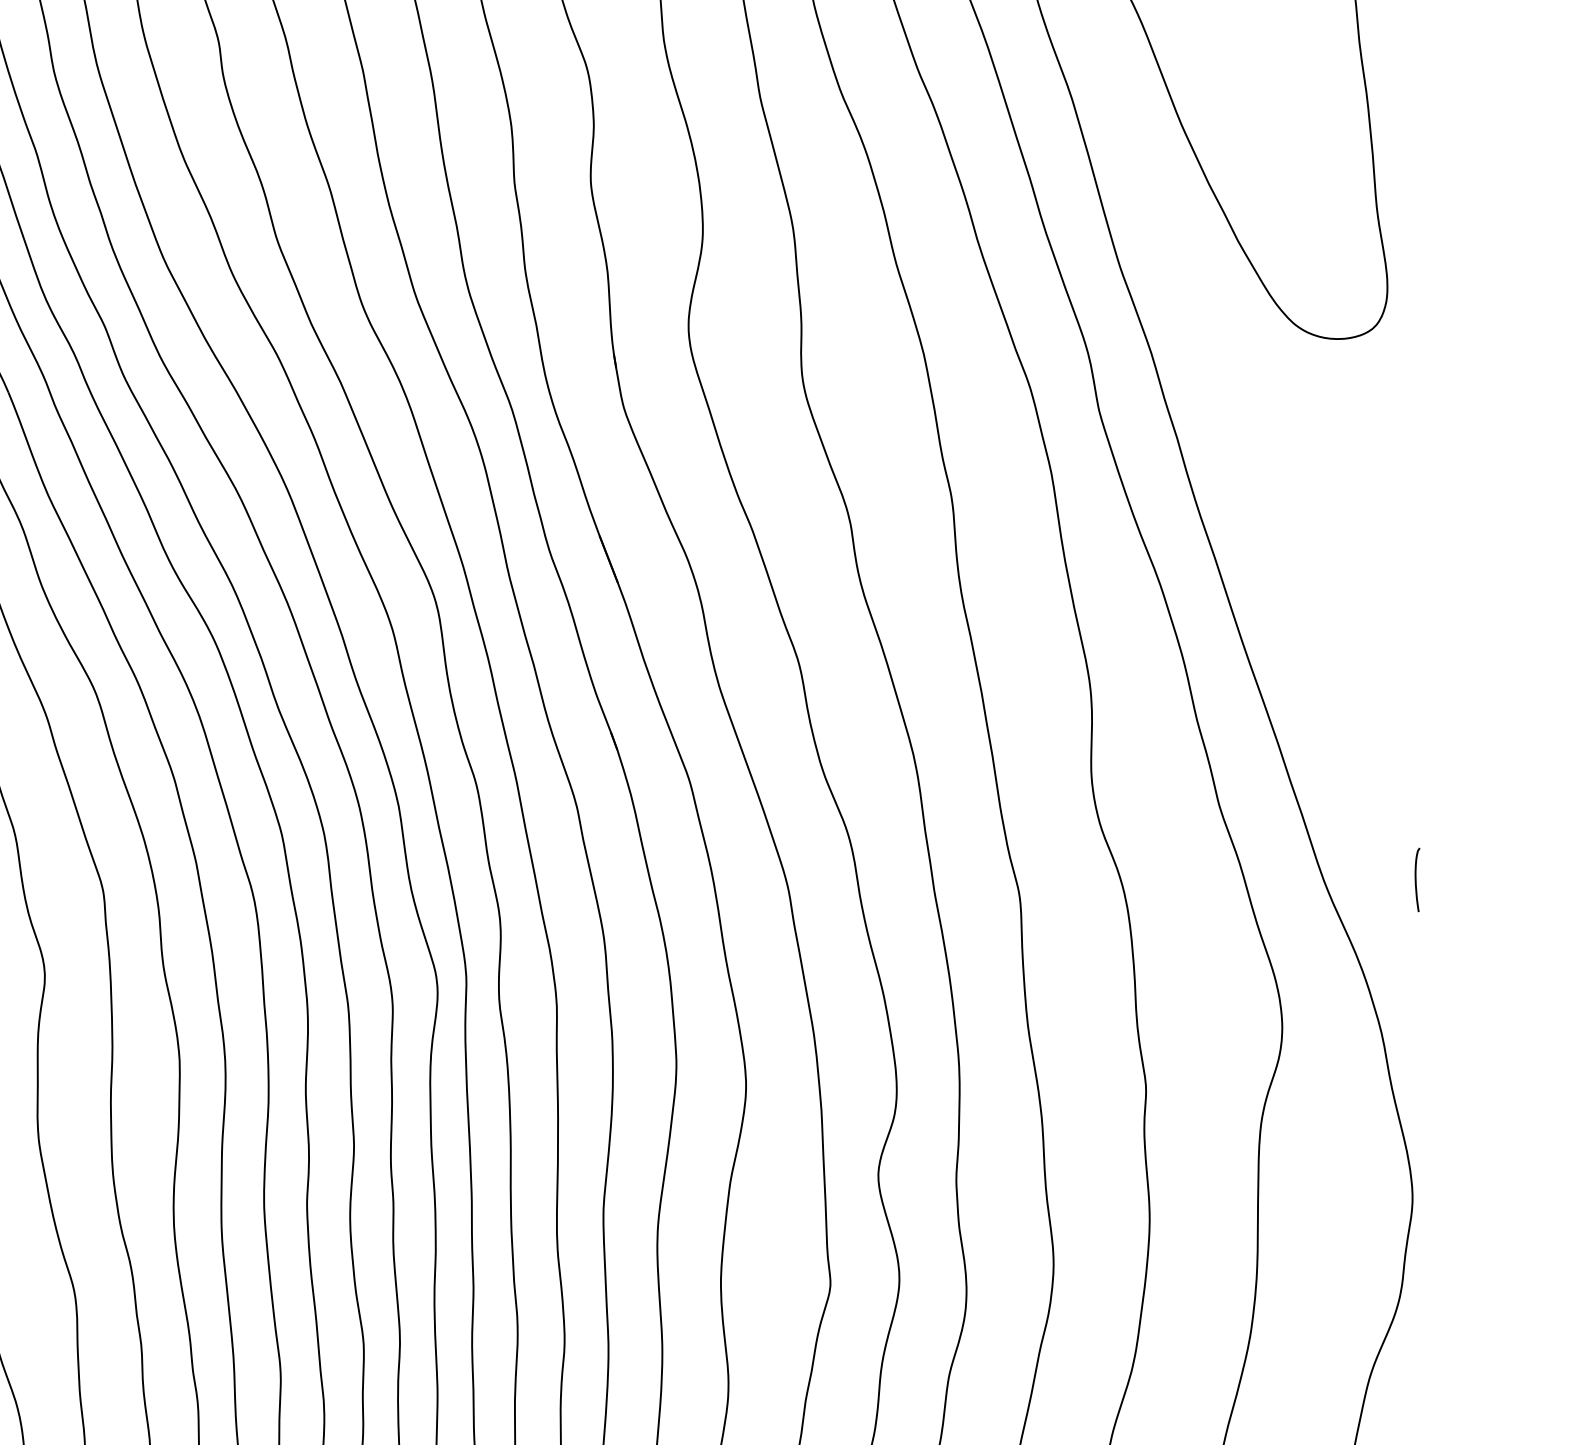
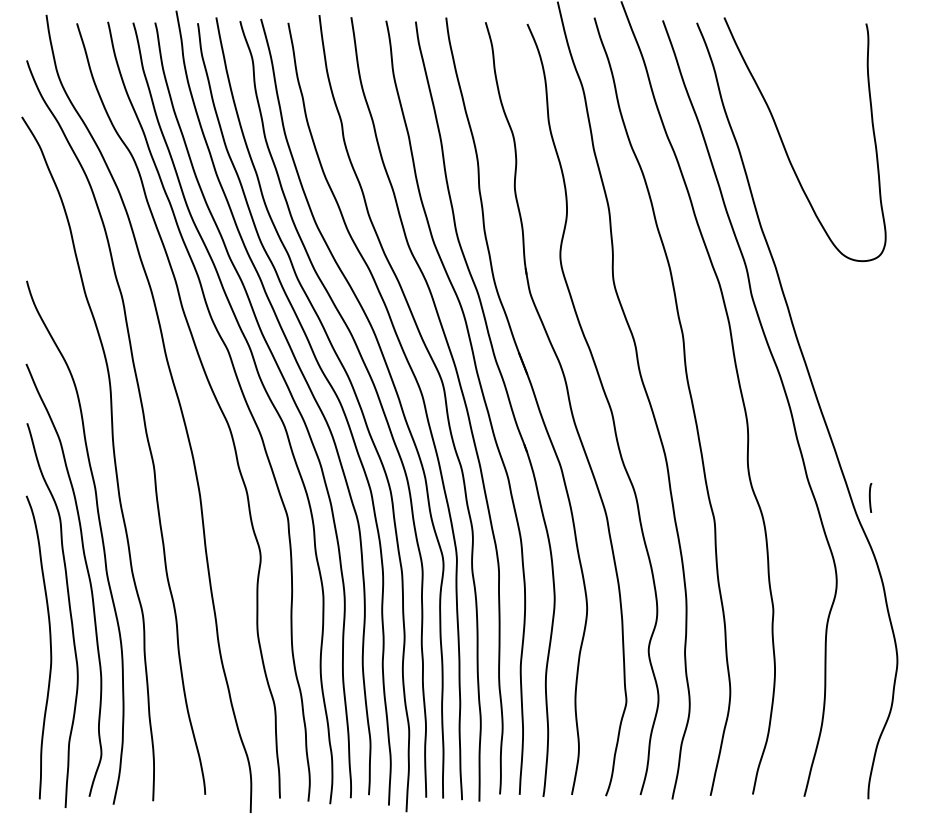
curve: (1417, 878) -> (870, 497), moved

